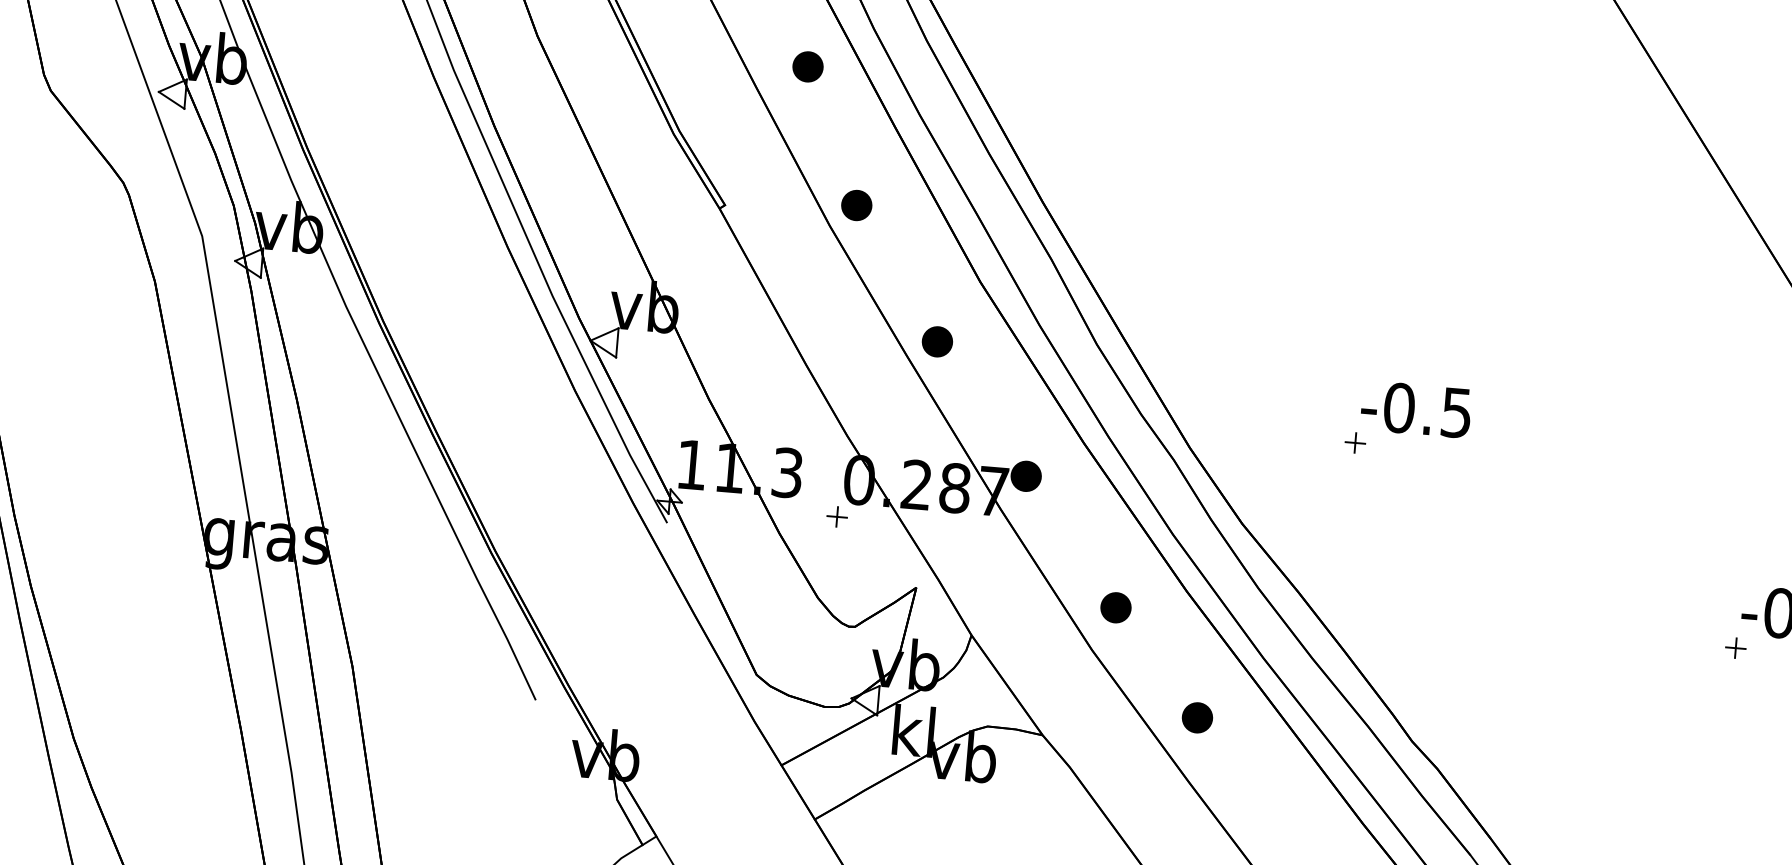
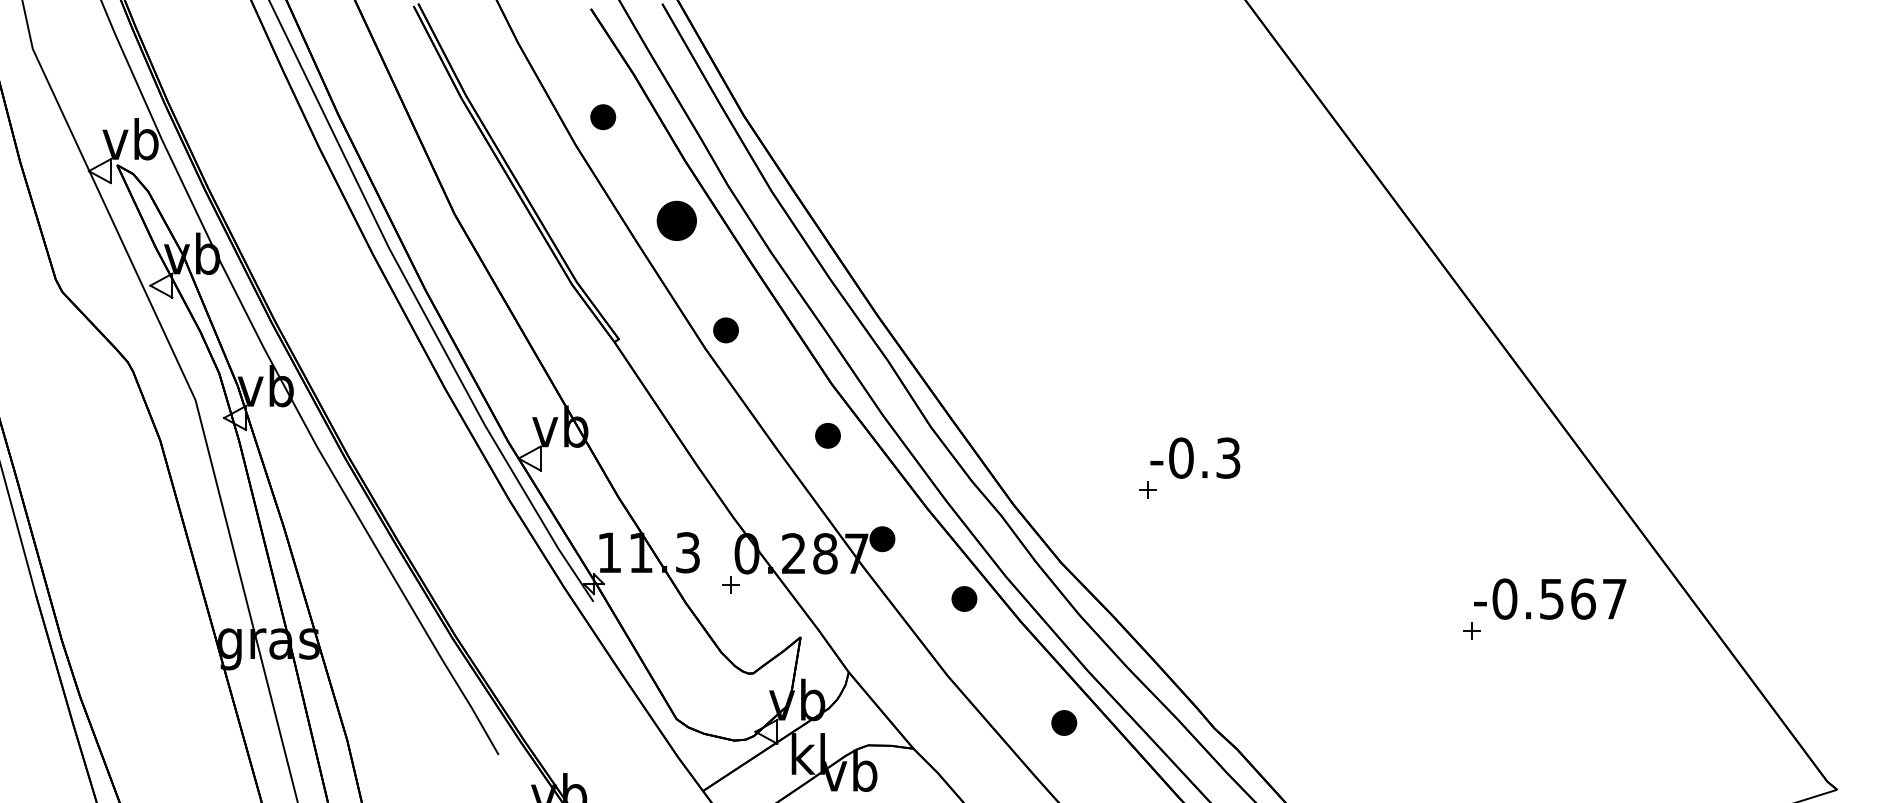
part: (807, 66) -> (676, 220), size x1.6
part: (936, 341) -> (827, 435), moved
text: (1456, 412) -> (1228, 457), -0.5 -> -0.3
part: (1116, 607) -> (964, 598), moved
part: (1197, 717) -> (1064, 722), moved

